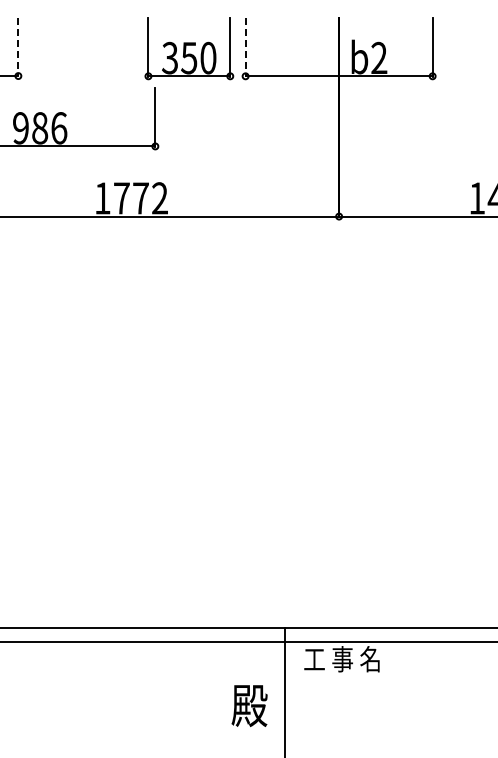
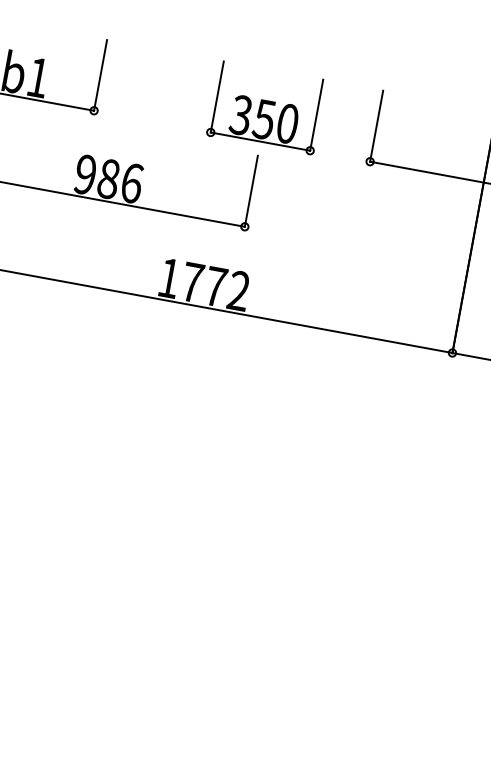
line: (18, 47) -> (100, 76), dashed -> solid
line: (245, 47) -> (376, 126), dashed -> solid
part: (189, 48) -> (266, 107), moved

